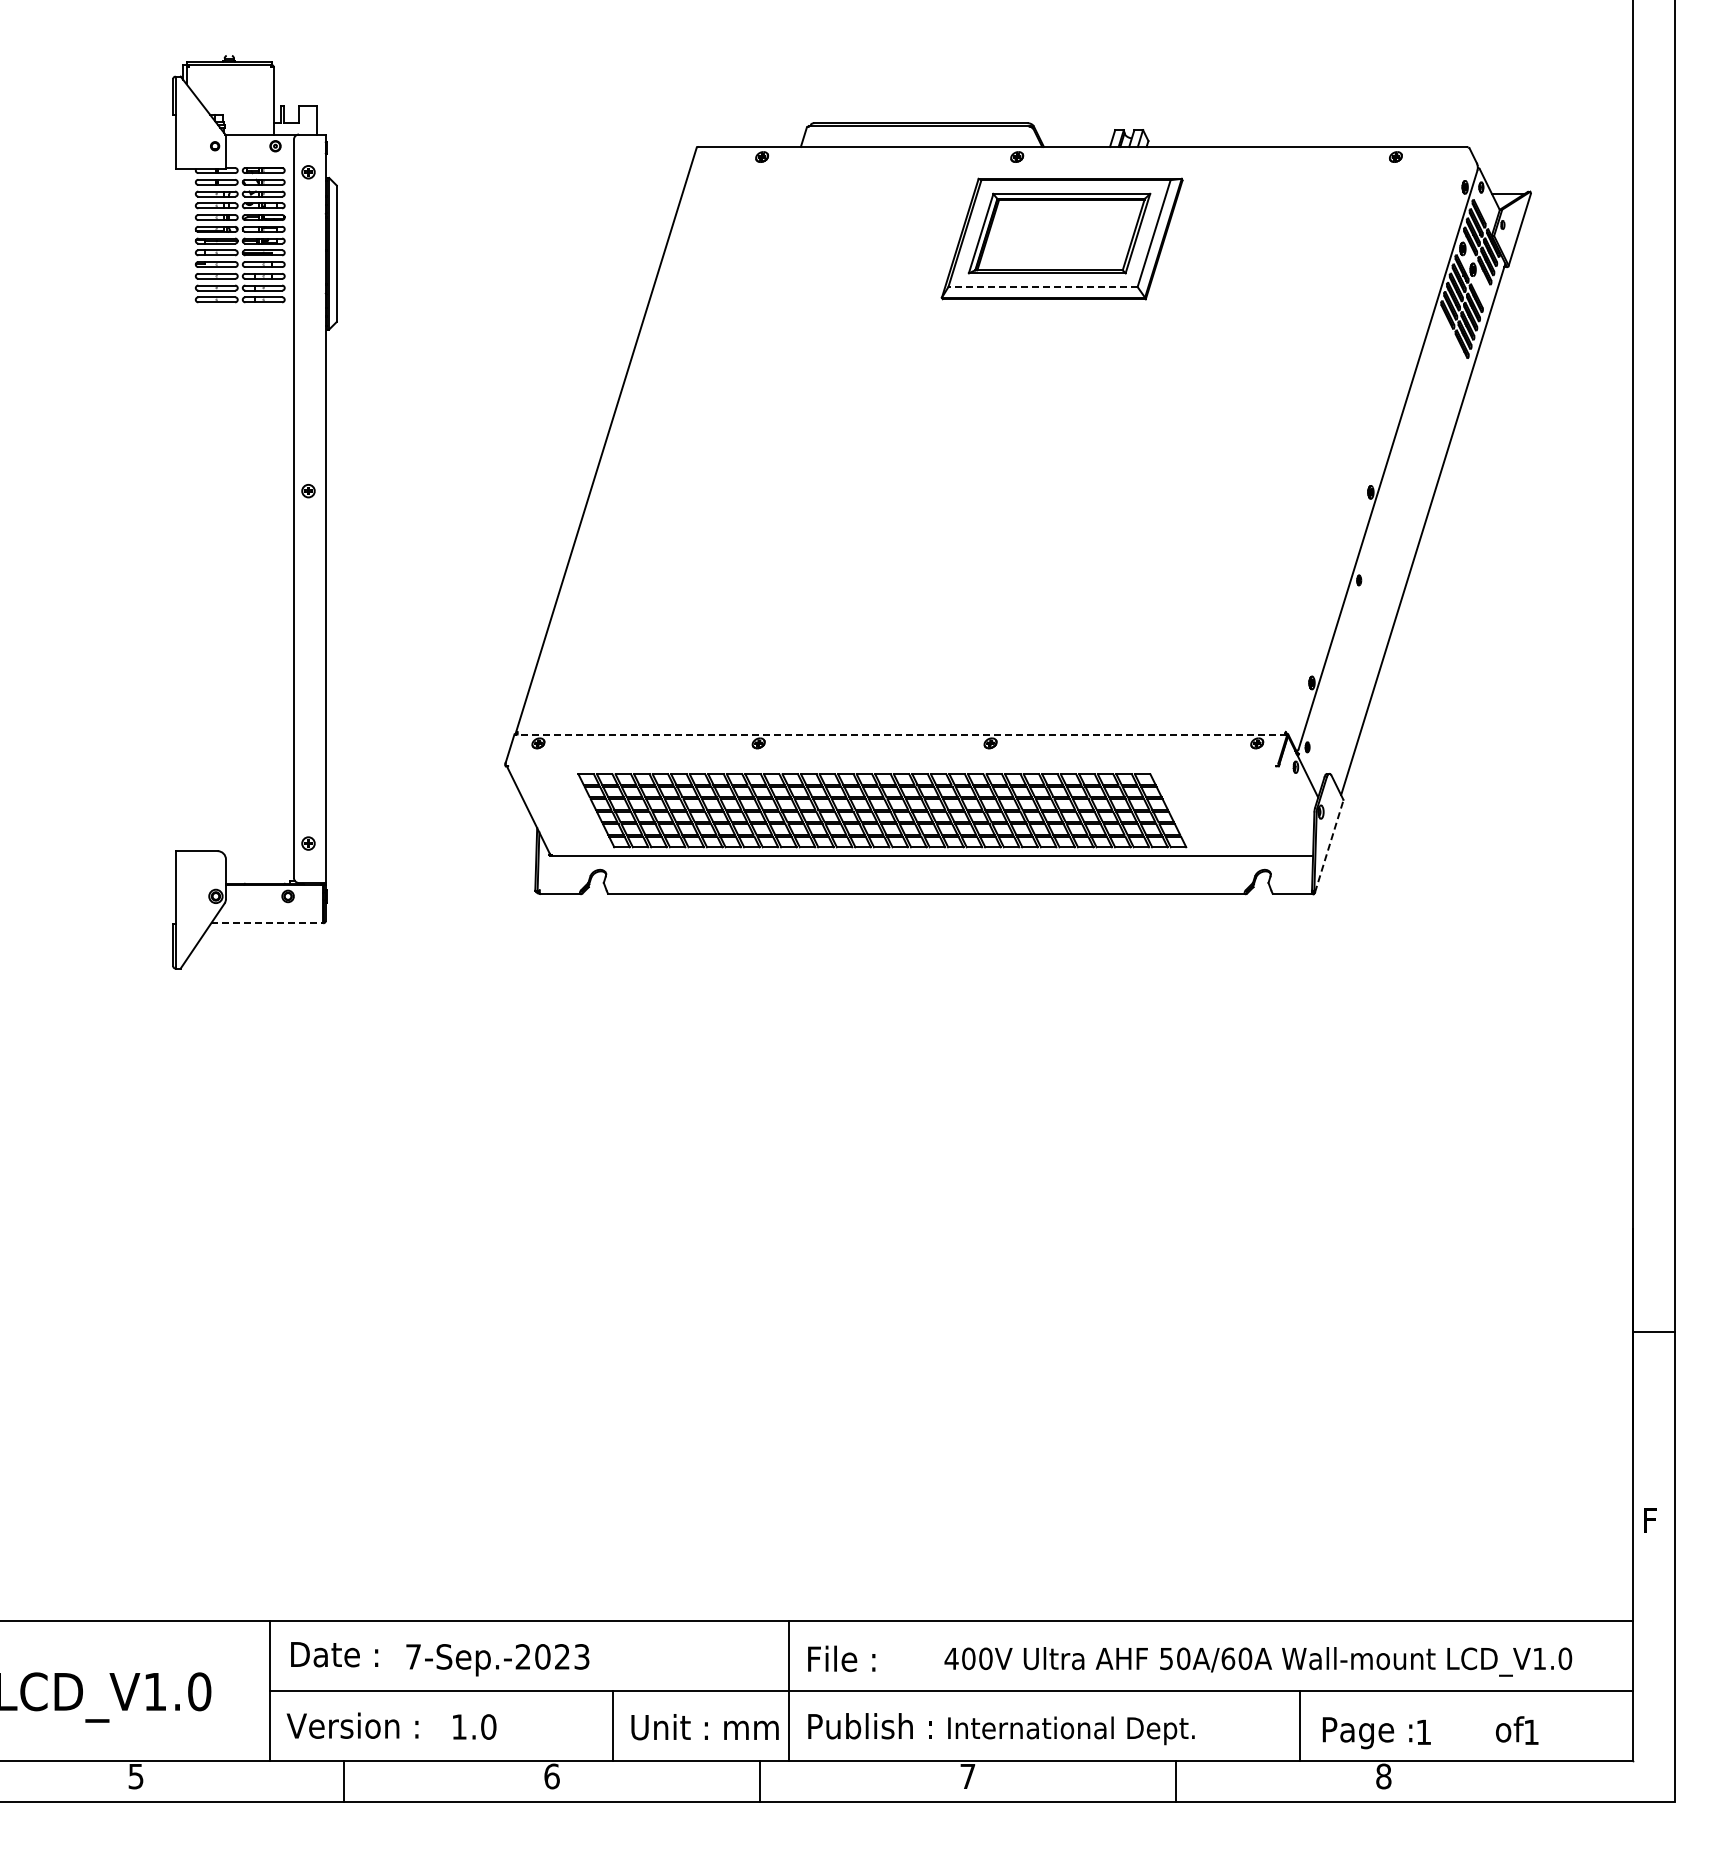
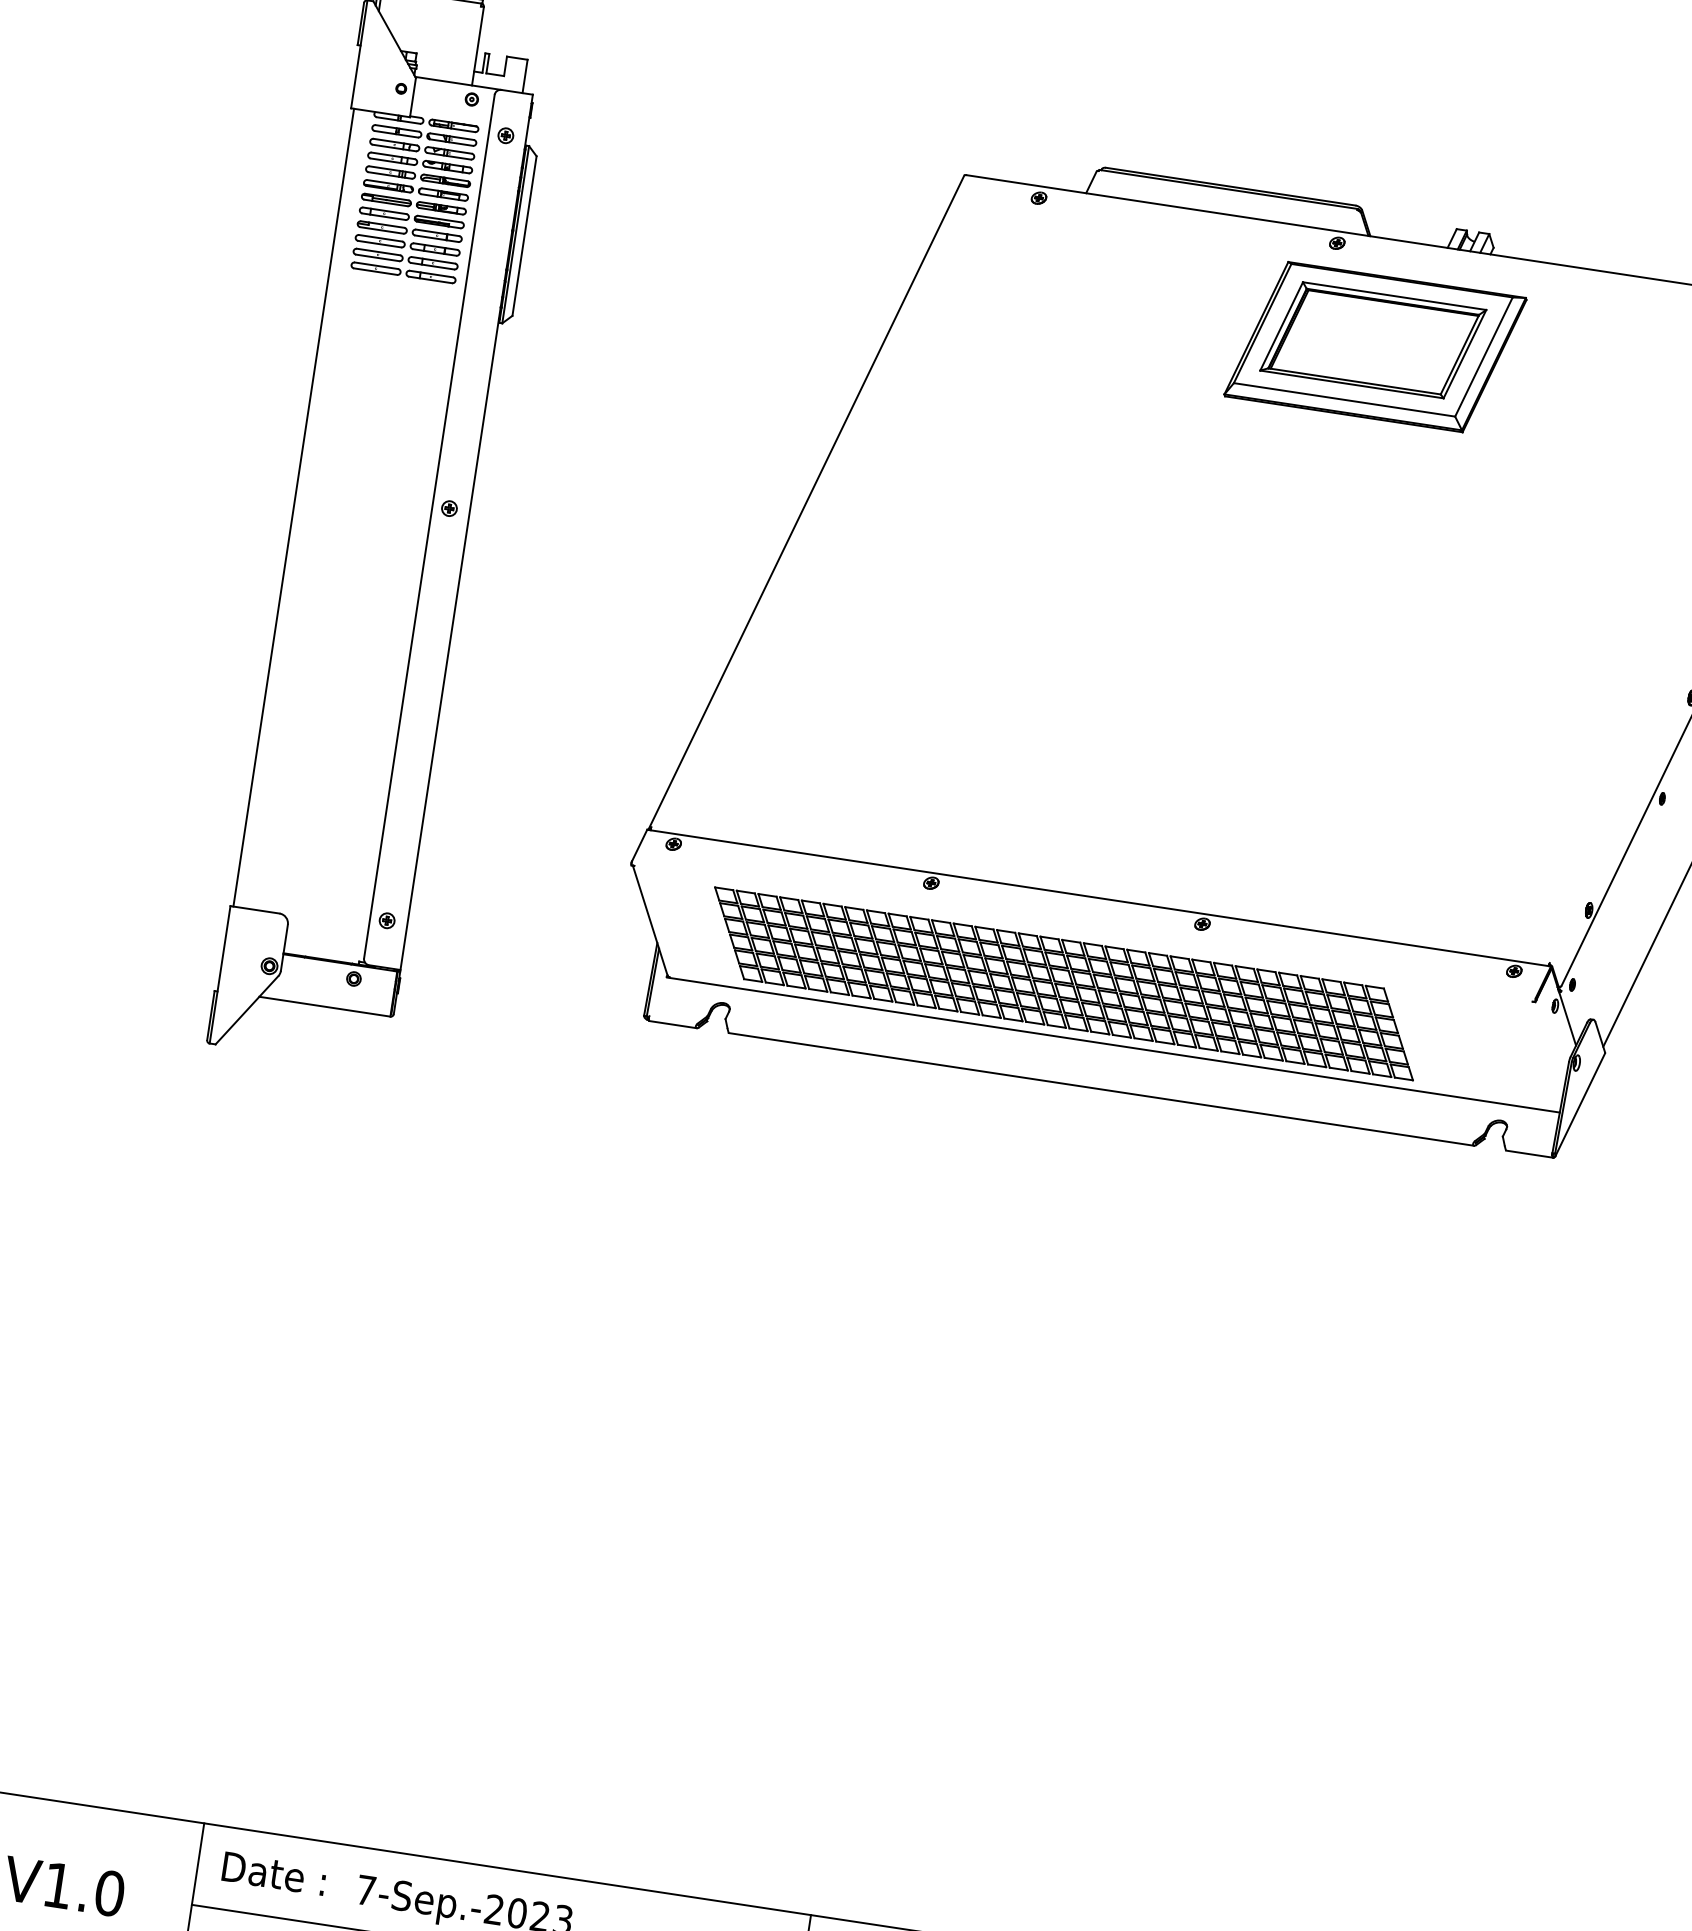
line: (1043, 287) -> (1345, 400), dashed -> solid
line: (178, 509) -> (294, 507), added
line: (900, 734) -> (1098, 897), dashed -> solid
line: (1329, 846) -> (1580, 1104), dashed -> solid
line: (267, 923) -> (325, 1007), dashed -> solid

